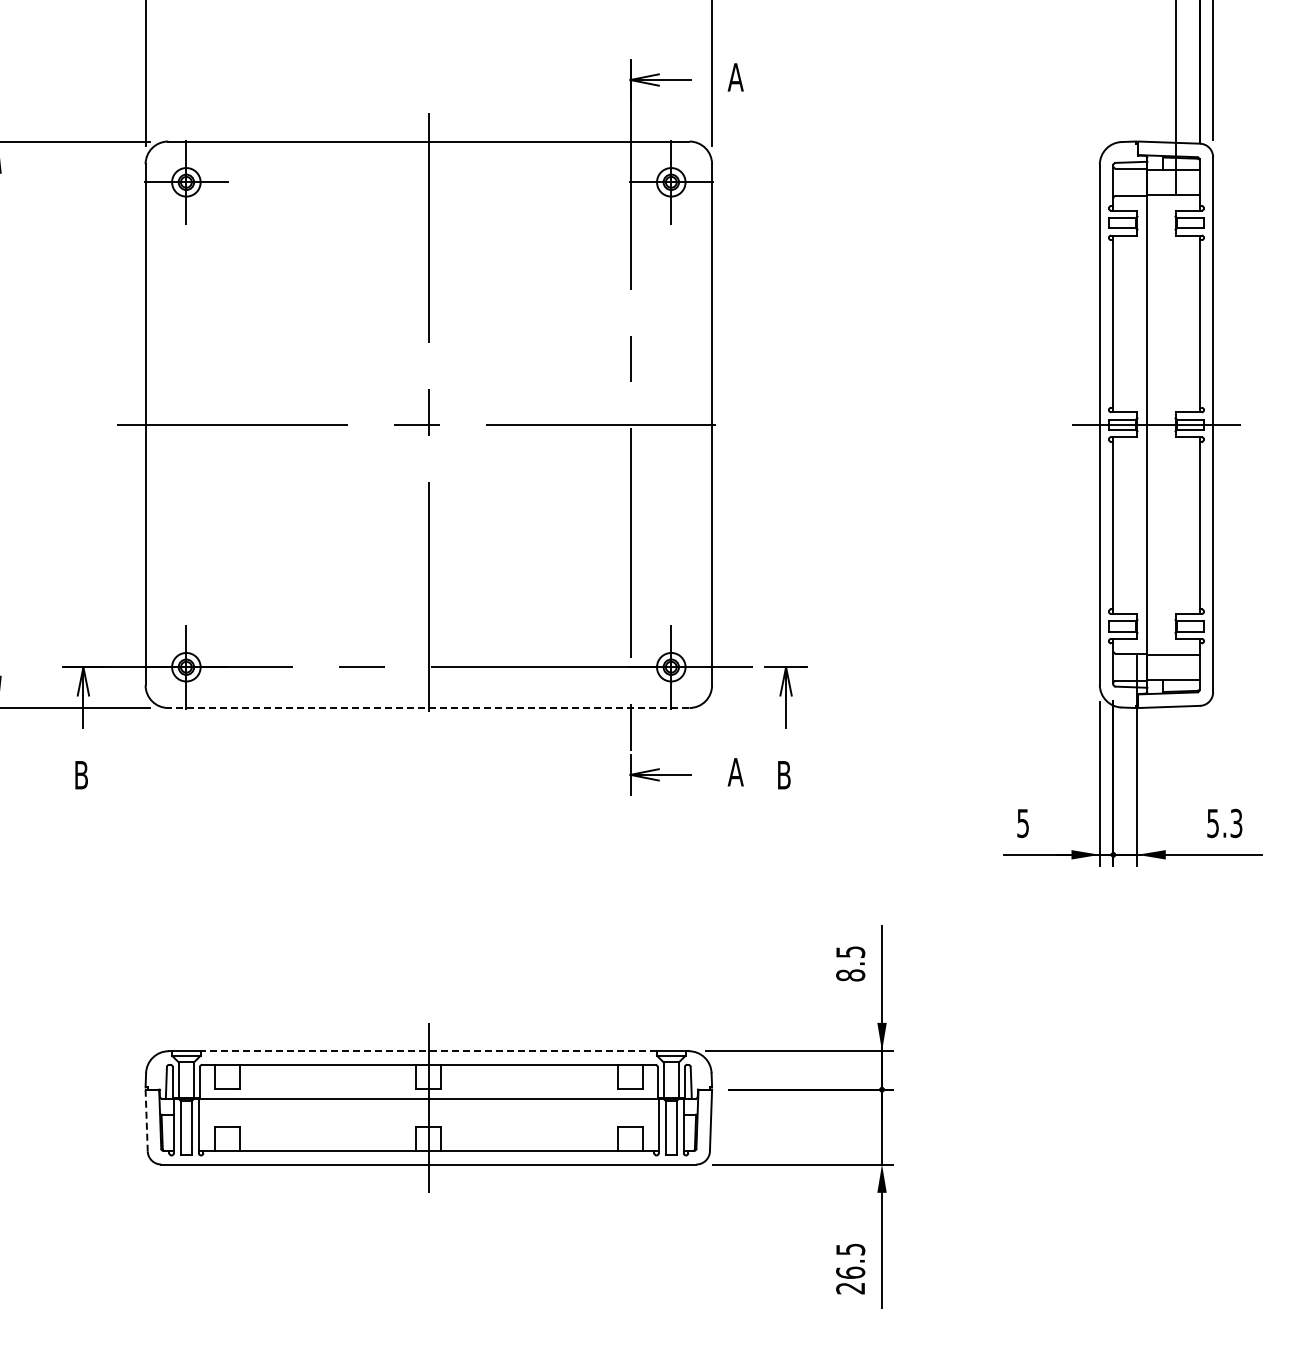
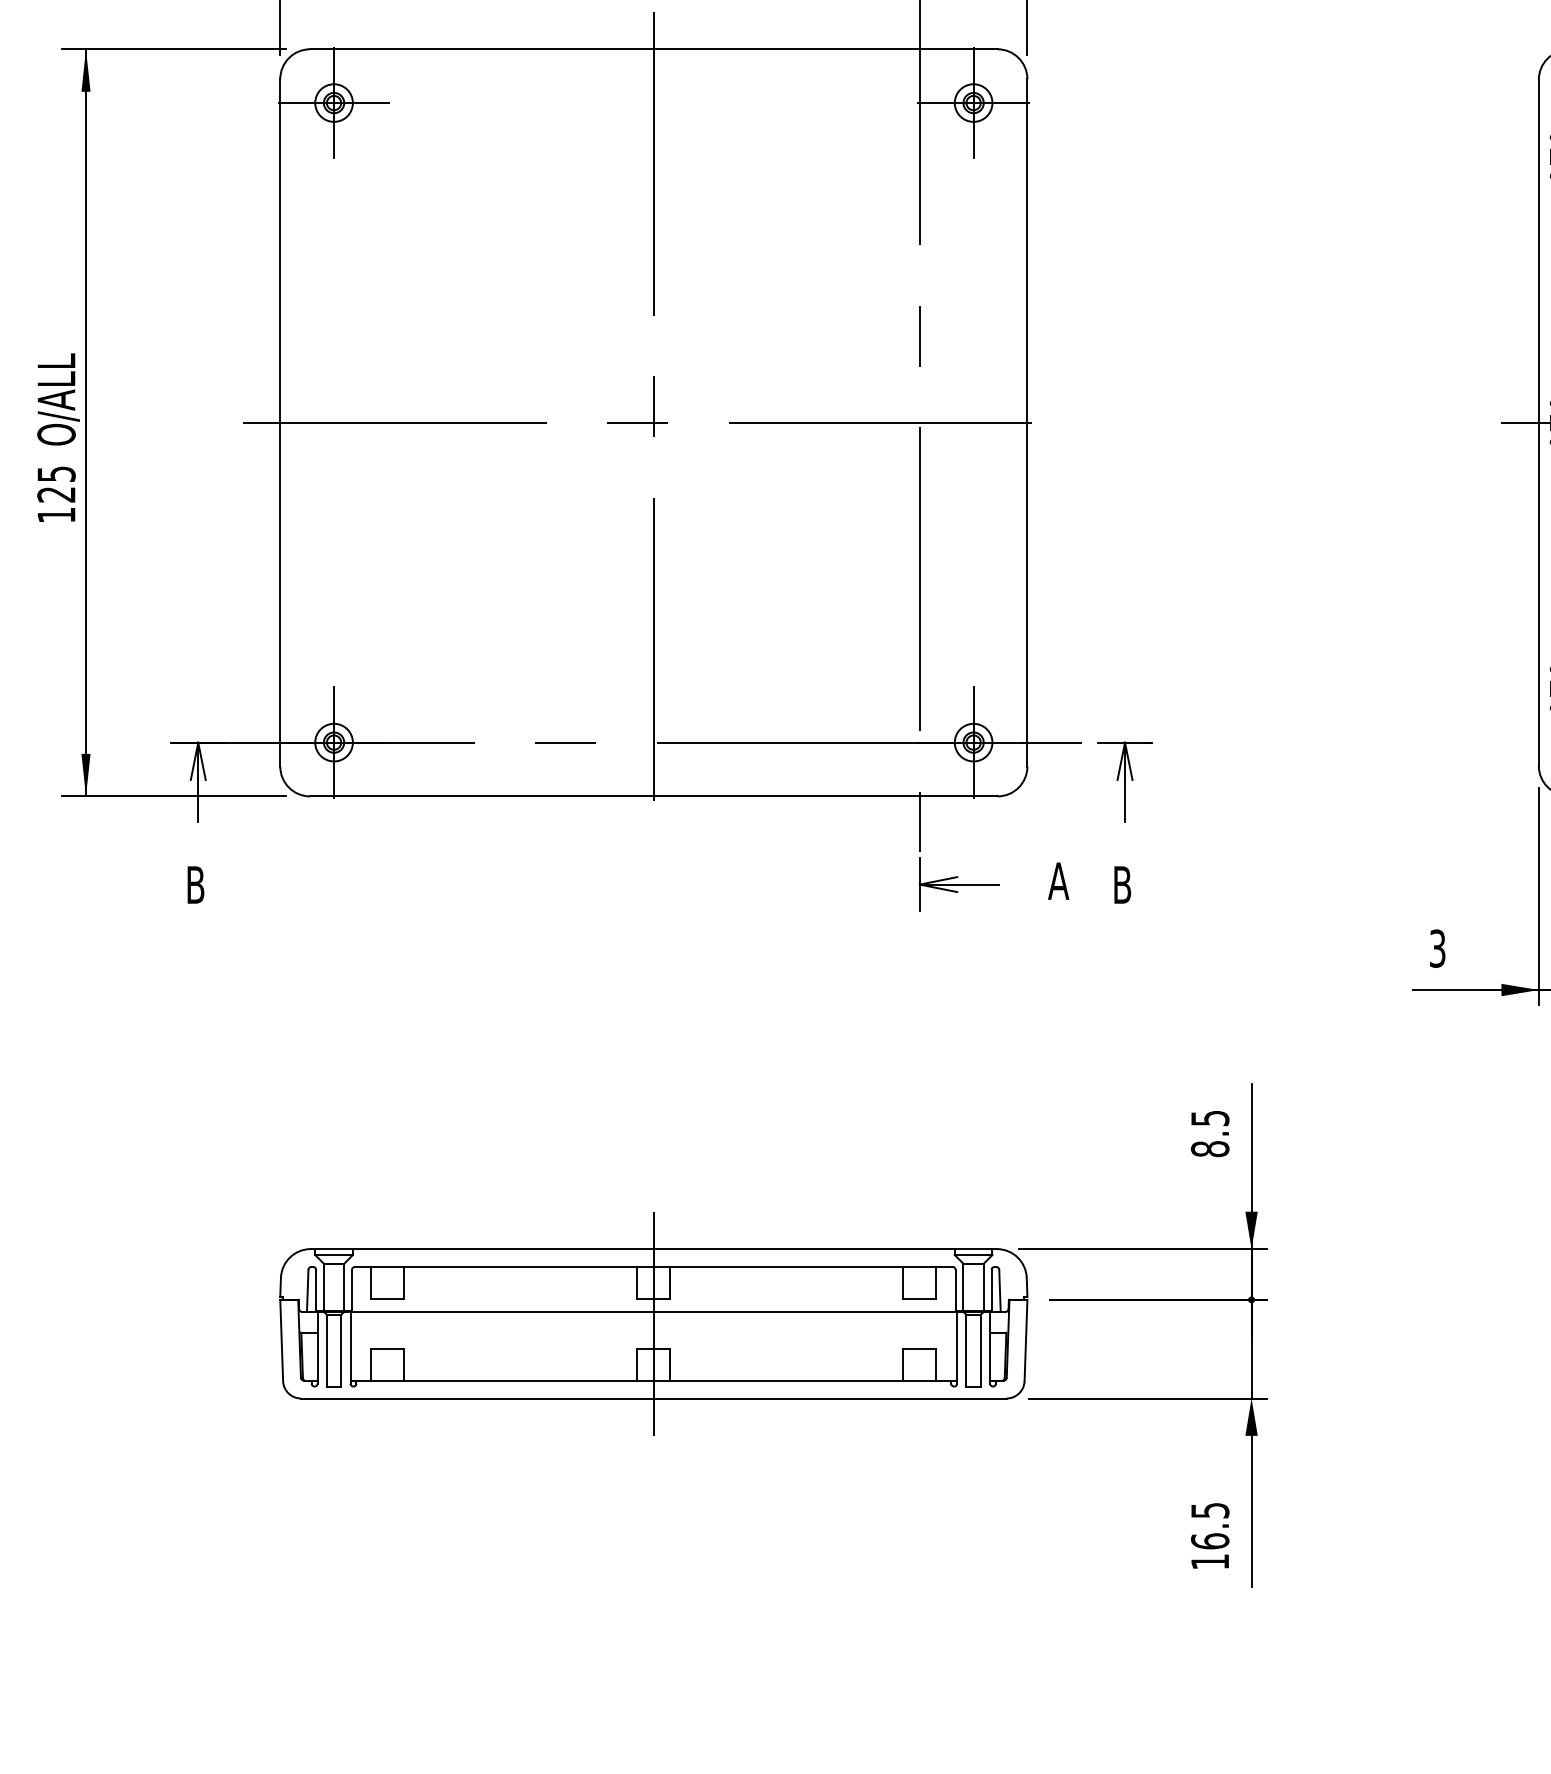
line: (428, 708) -> (653, 797), dashed -> solid
text: (1022, 822) -> (1436, 947), 5 -> 3
line: (428, 1051) -> (653, 1249), dashed -> solid
line: (146, 1120) -> (281, 1340), dashed -> solid
text: (850, 1288) -> (1209, 1562), 26.5 -> 16.5

